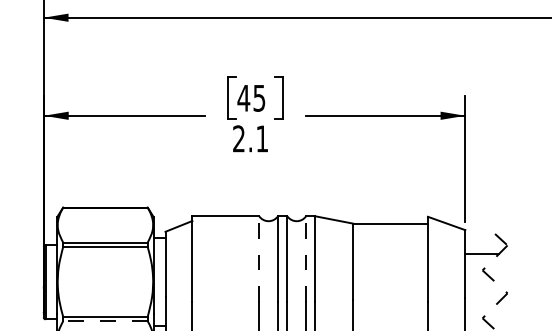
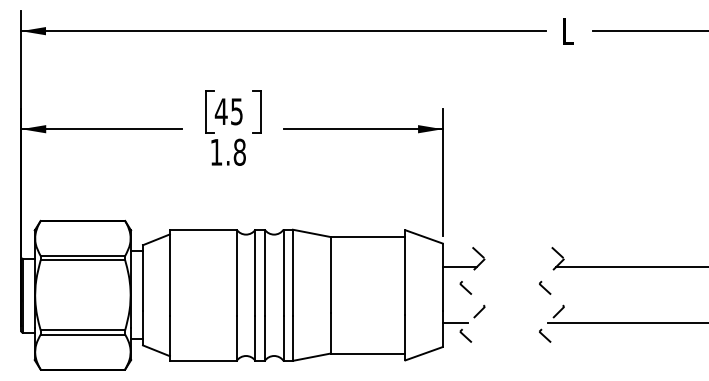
text: (250, 138) -> (227, 151), 2.1 -> 1.8
line: (259, 259) -> (236, 272), dashed -> solid
line: (306, 259) -> (283, 272), dashed -> solid
line: (478, 310) -> (455, 323), added
line: (105, 321) -> (82, 334), dashed -> solid

